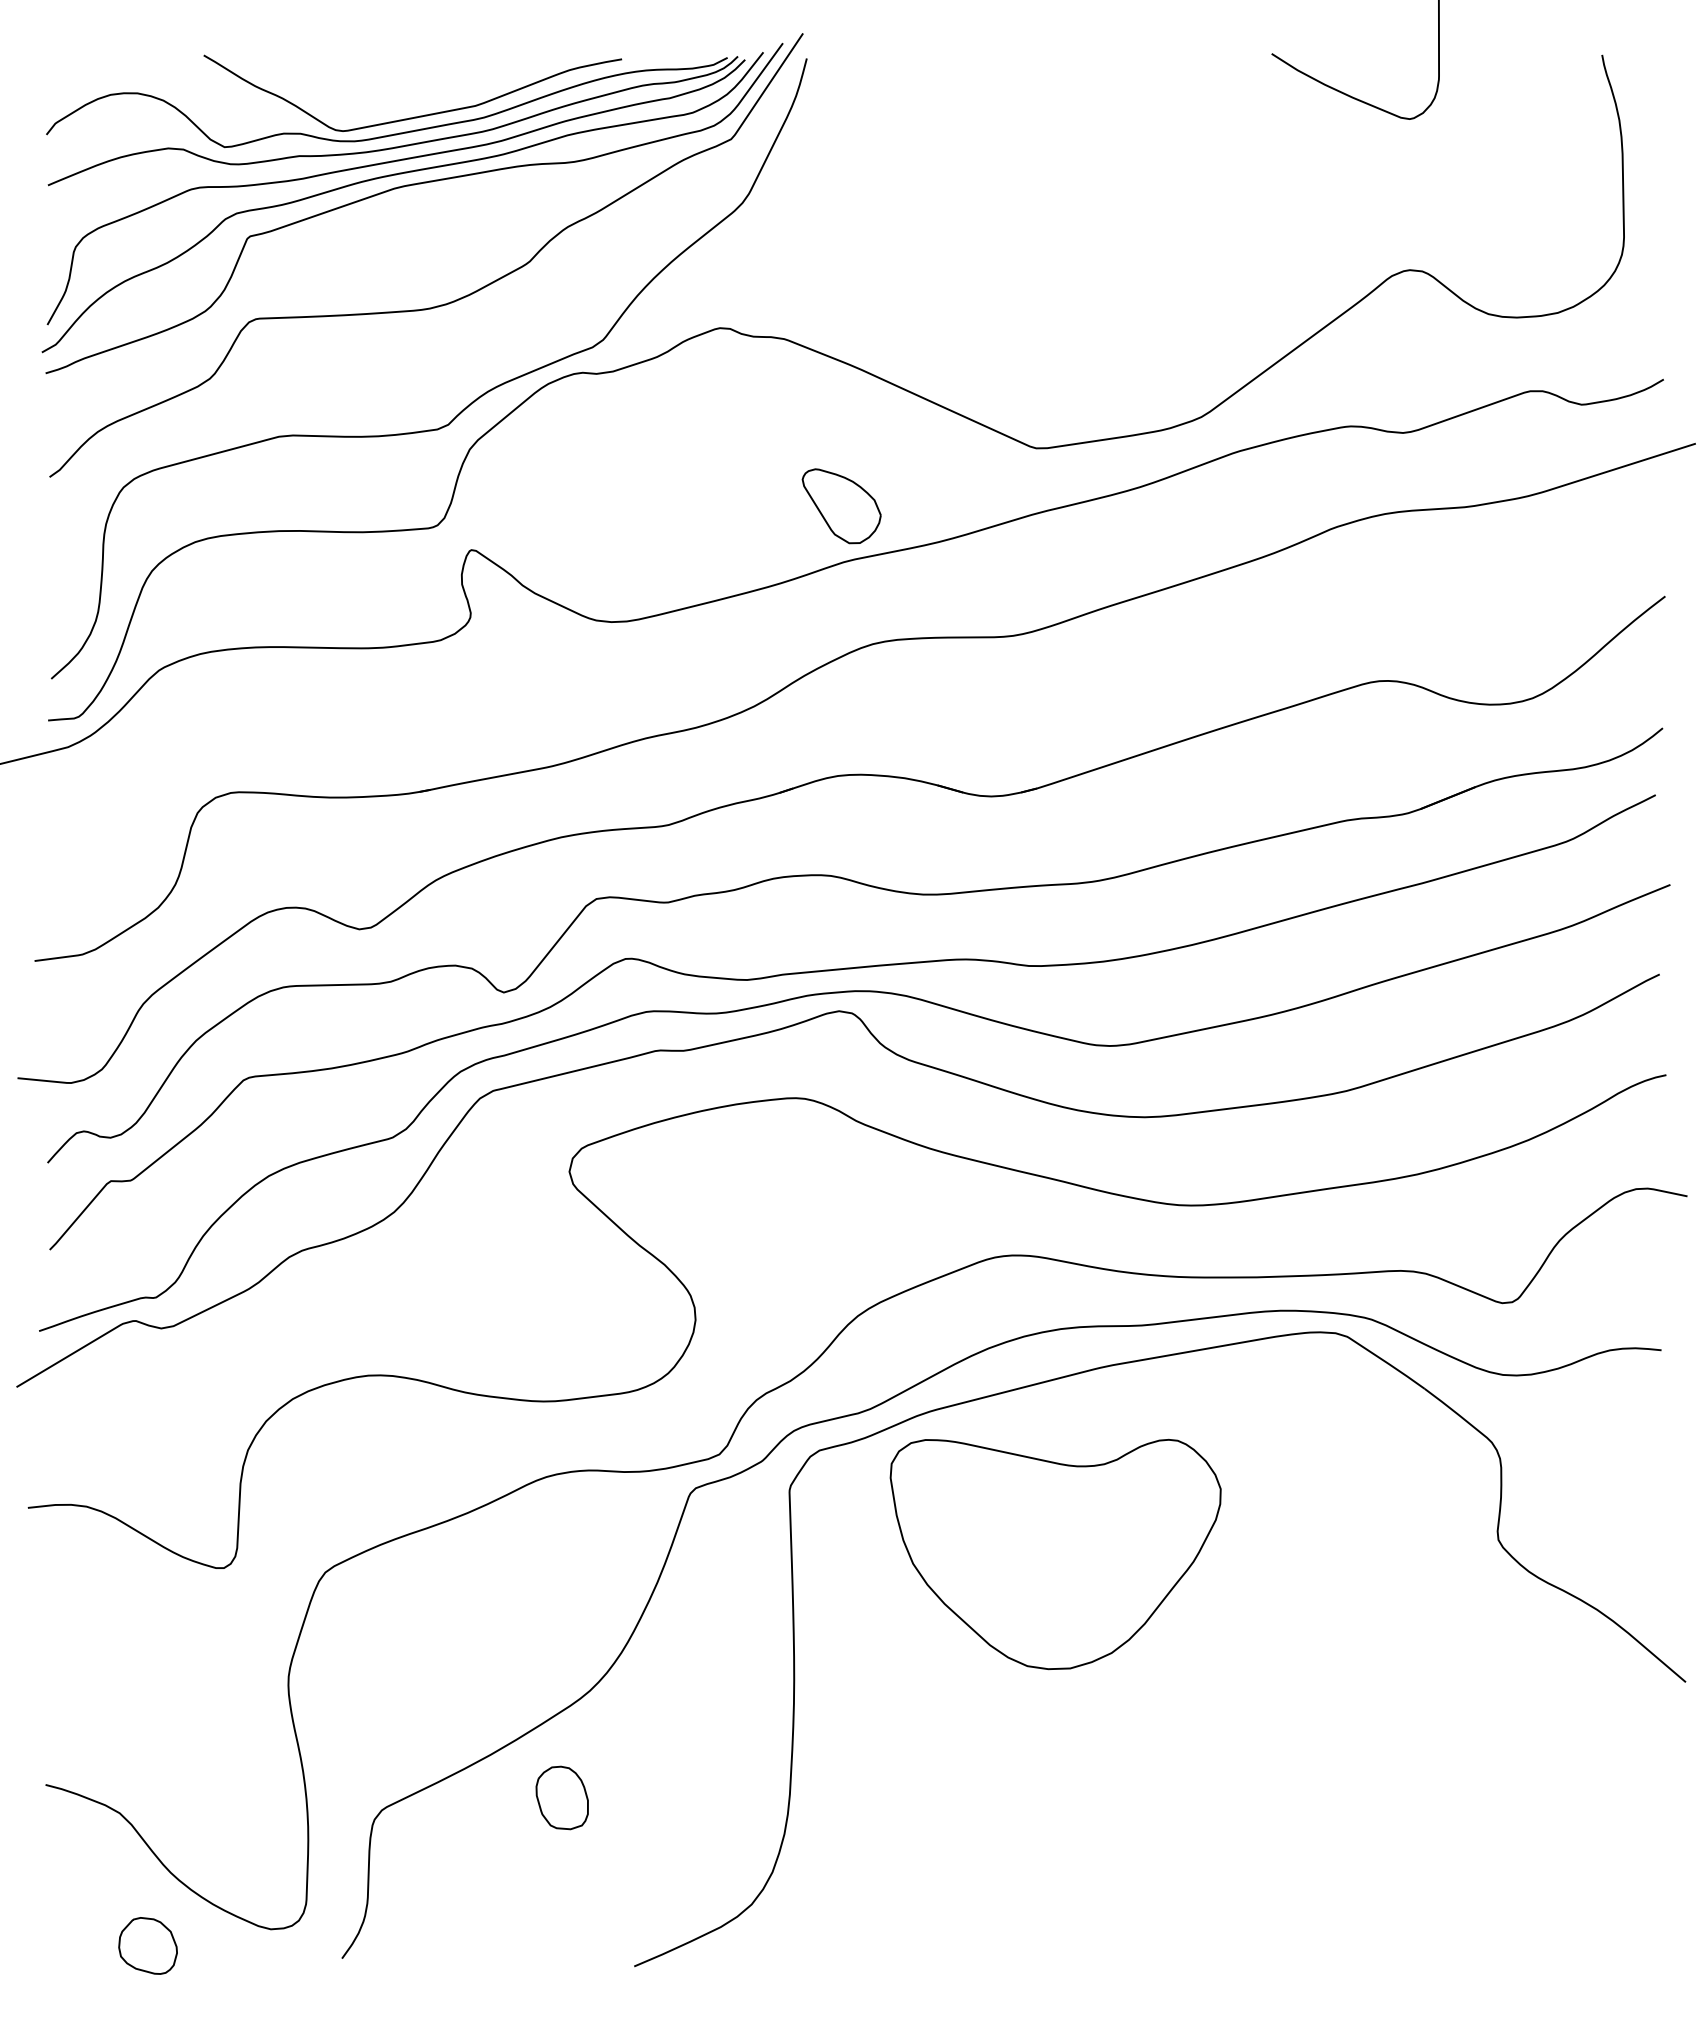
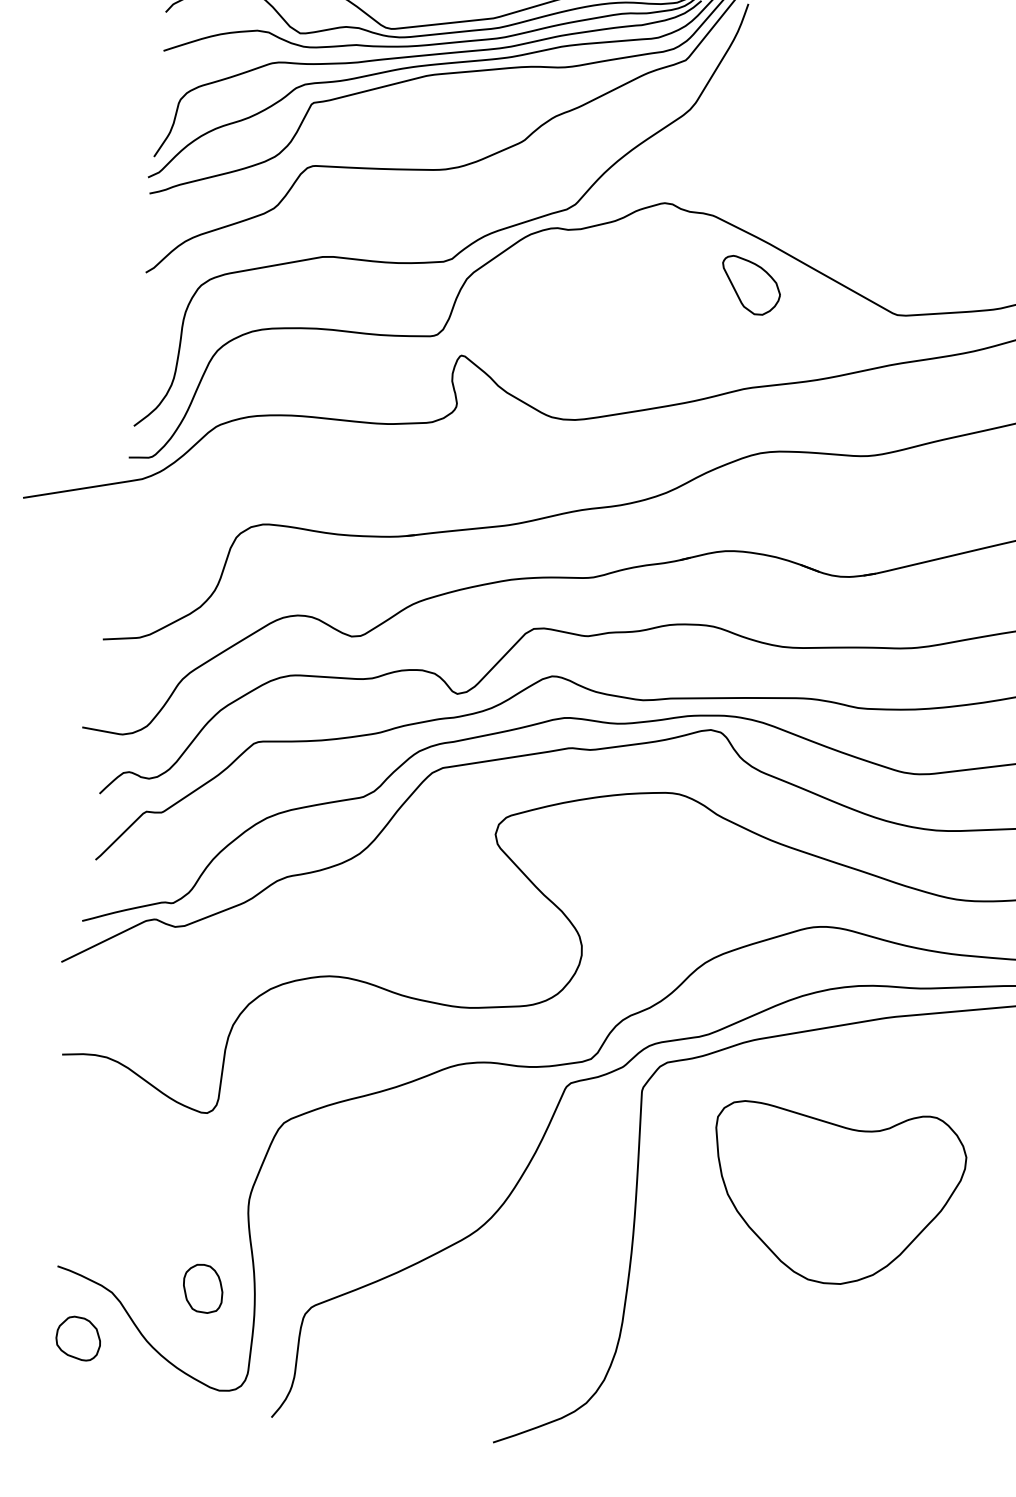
part: (841, 506) -> (750, 285), moved
part: (1055, 1554) -> (836, 1196), moved
part: (561, 1797) -> (202, 1288), moved
part: (147, 1945) -> (78, 1338), moved

